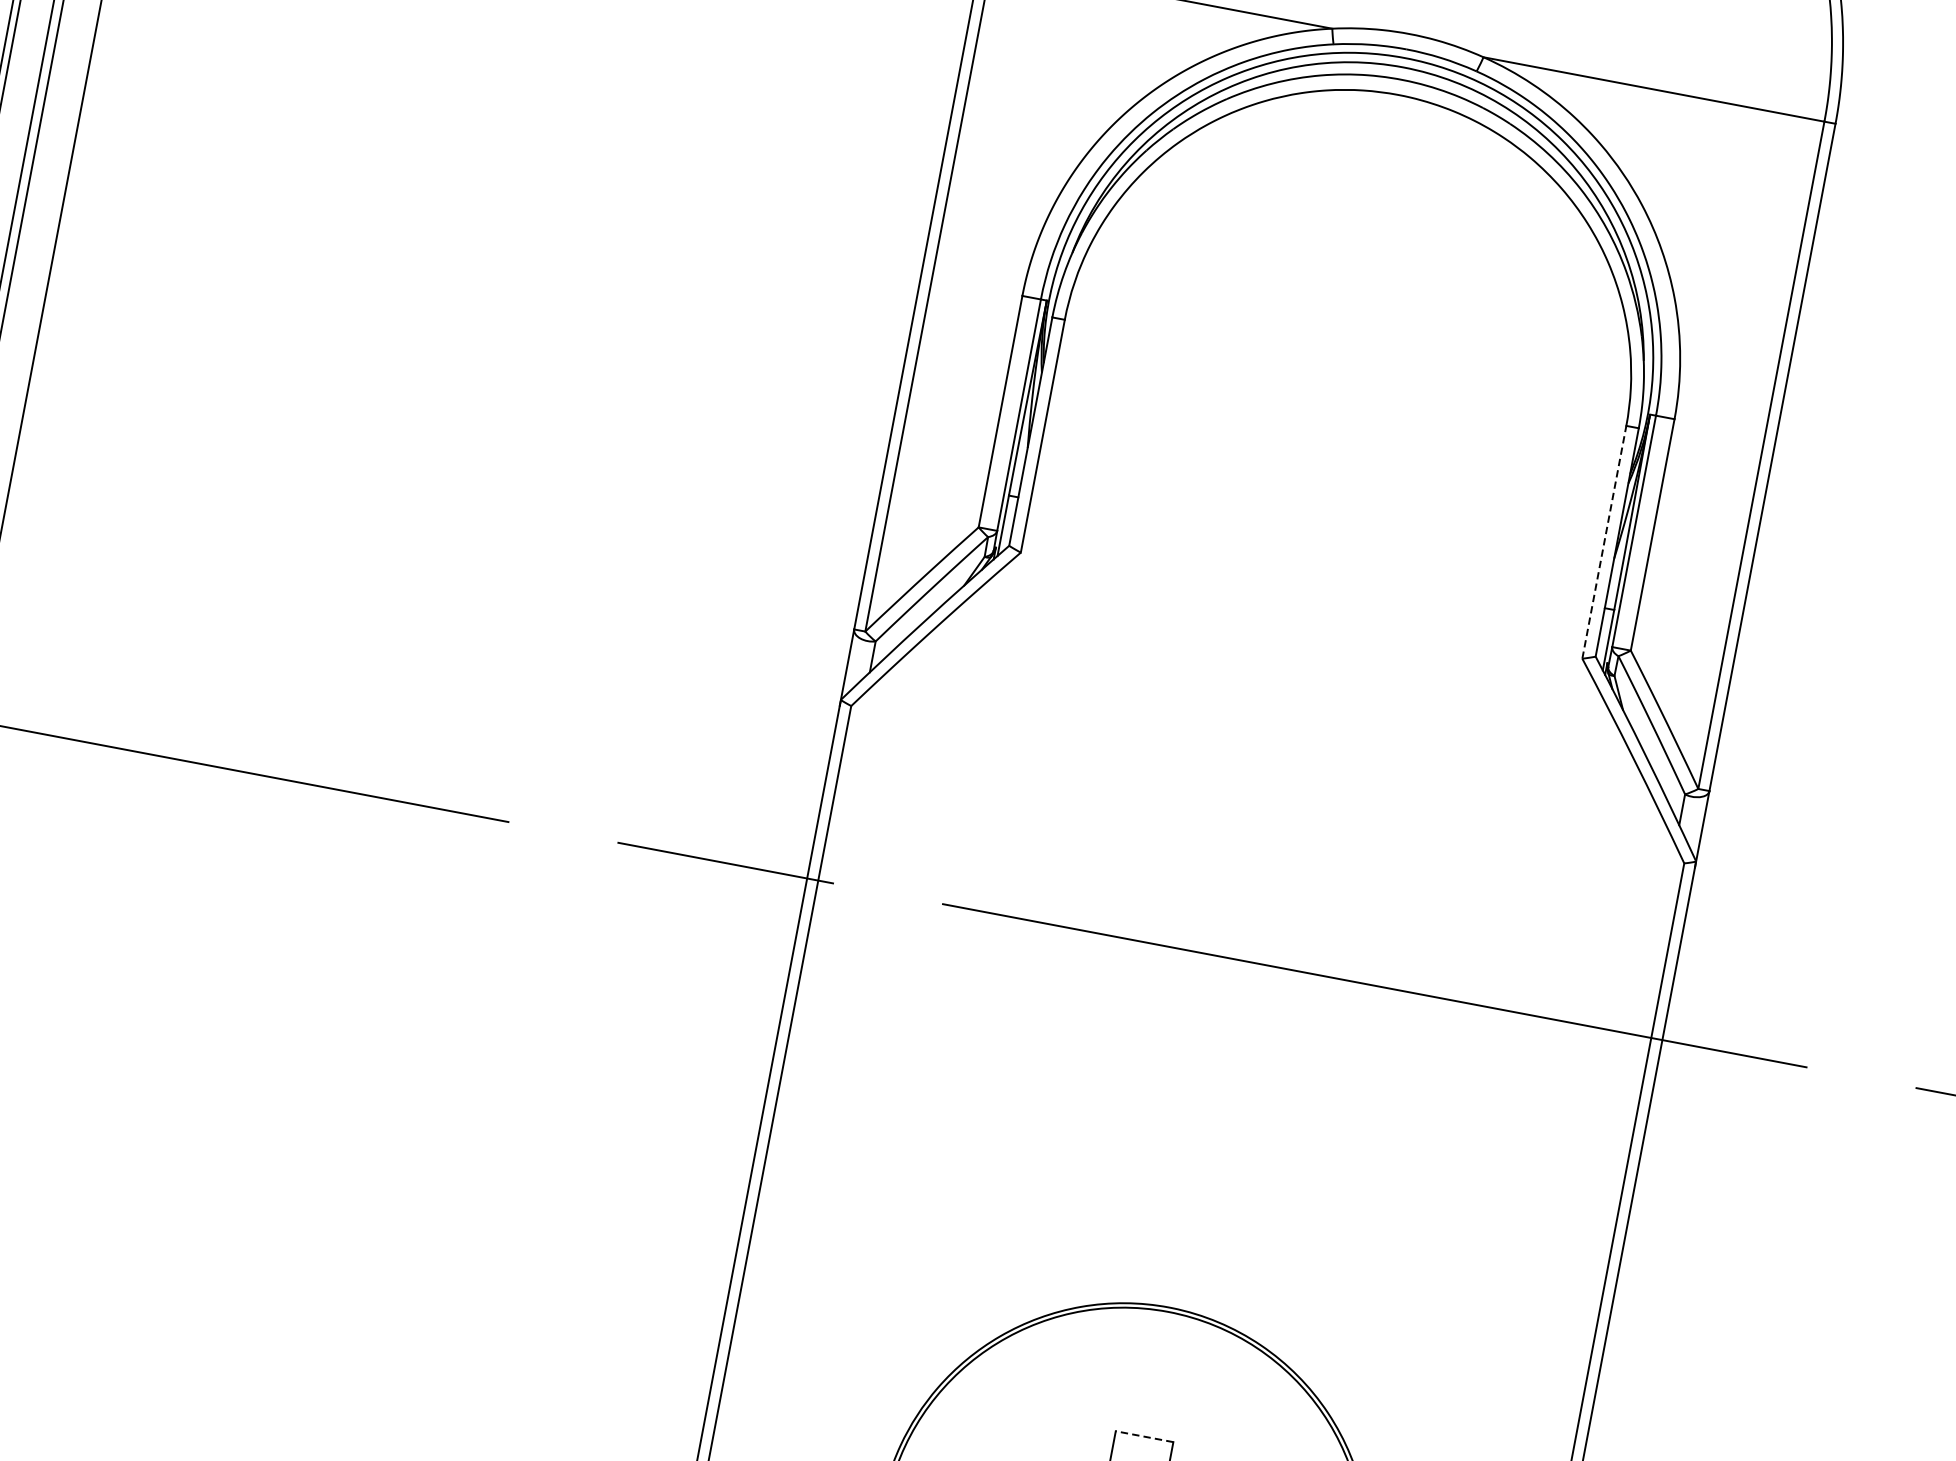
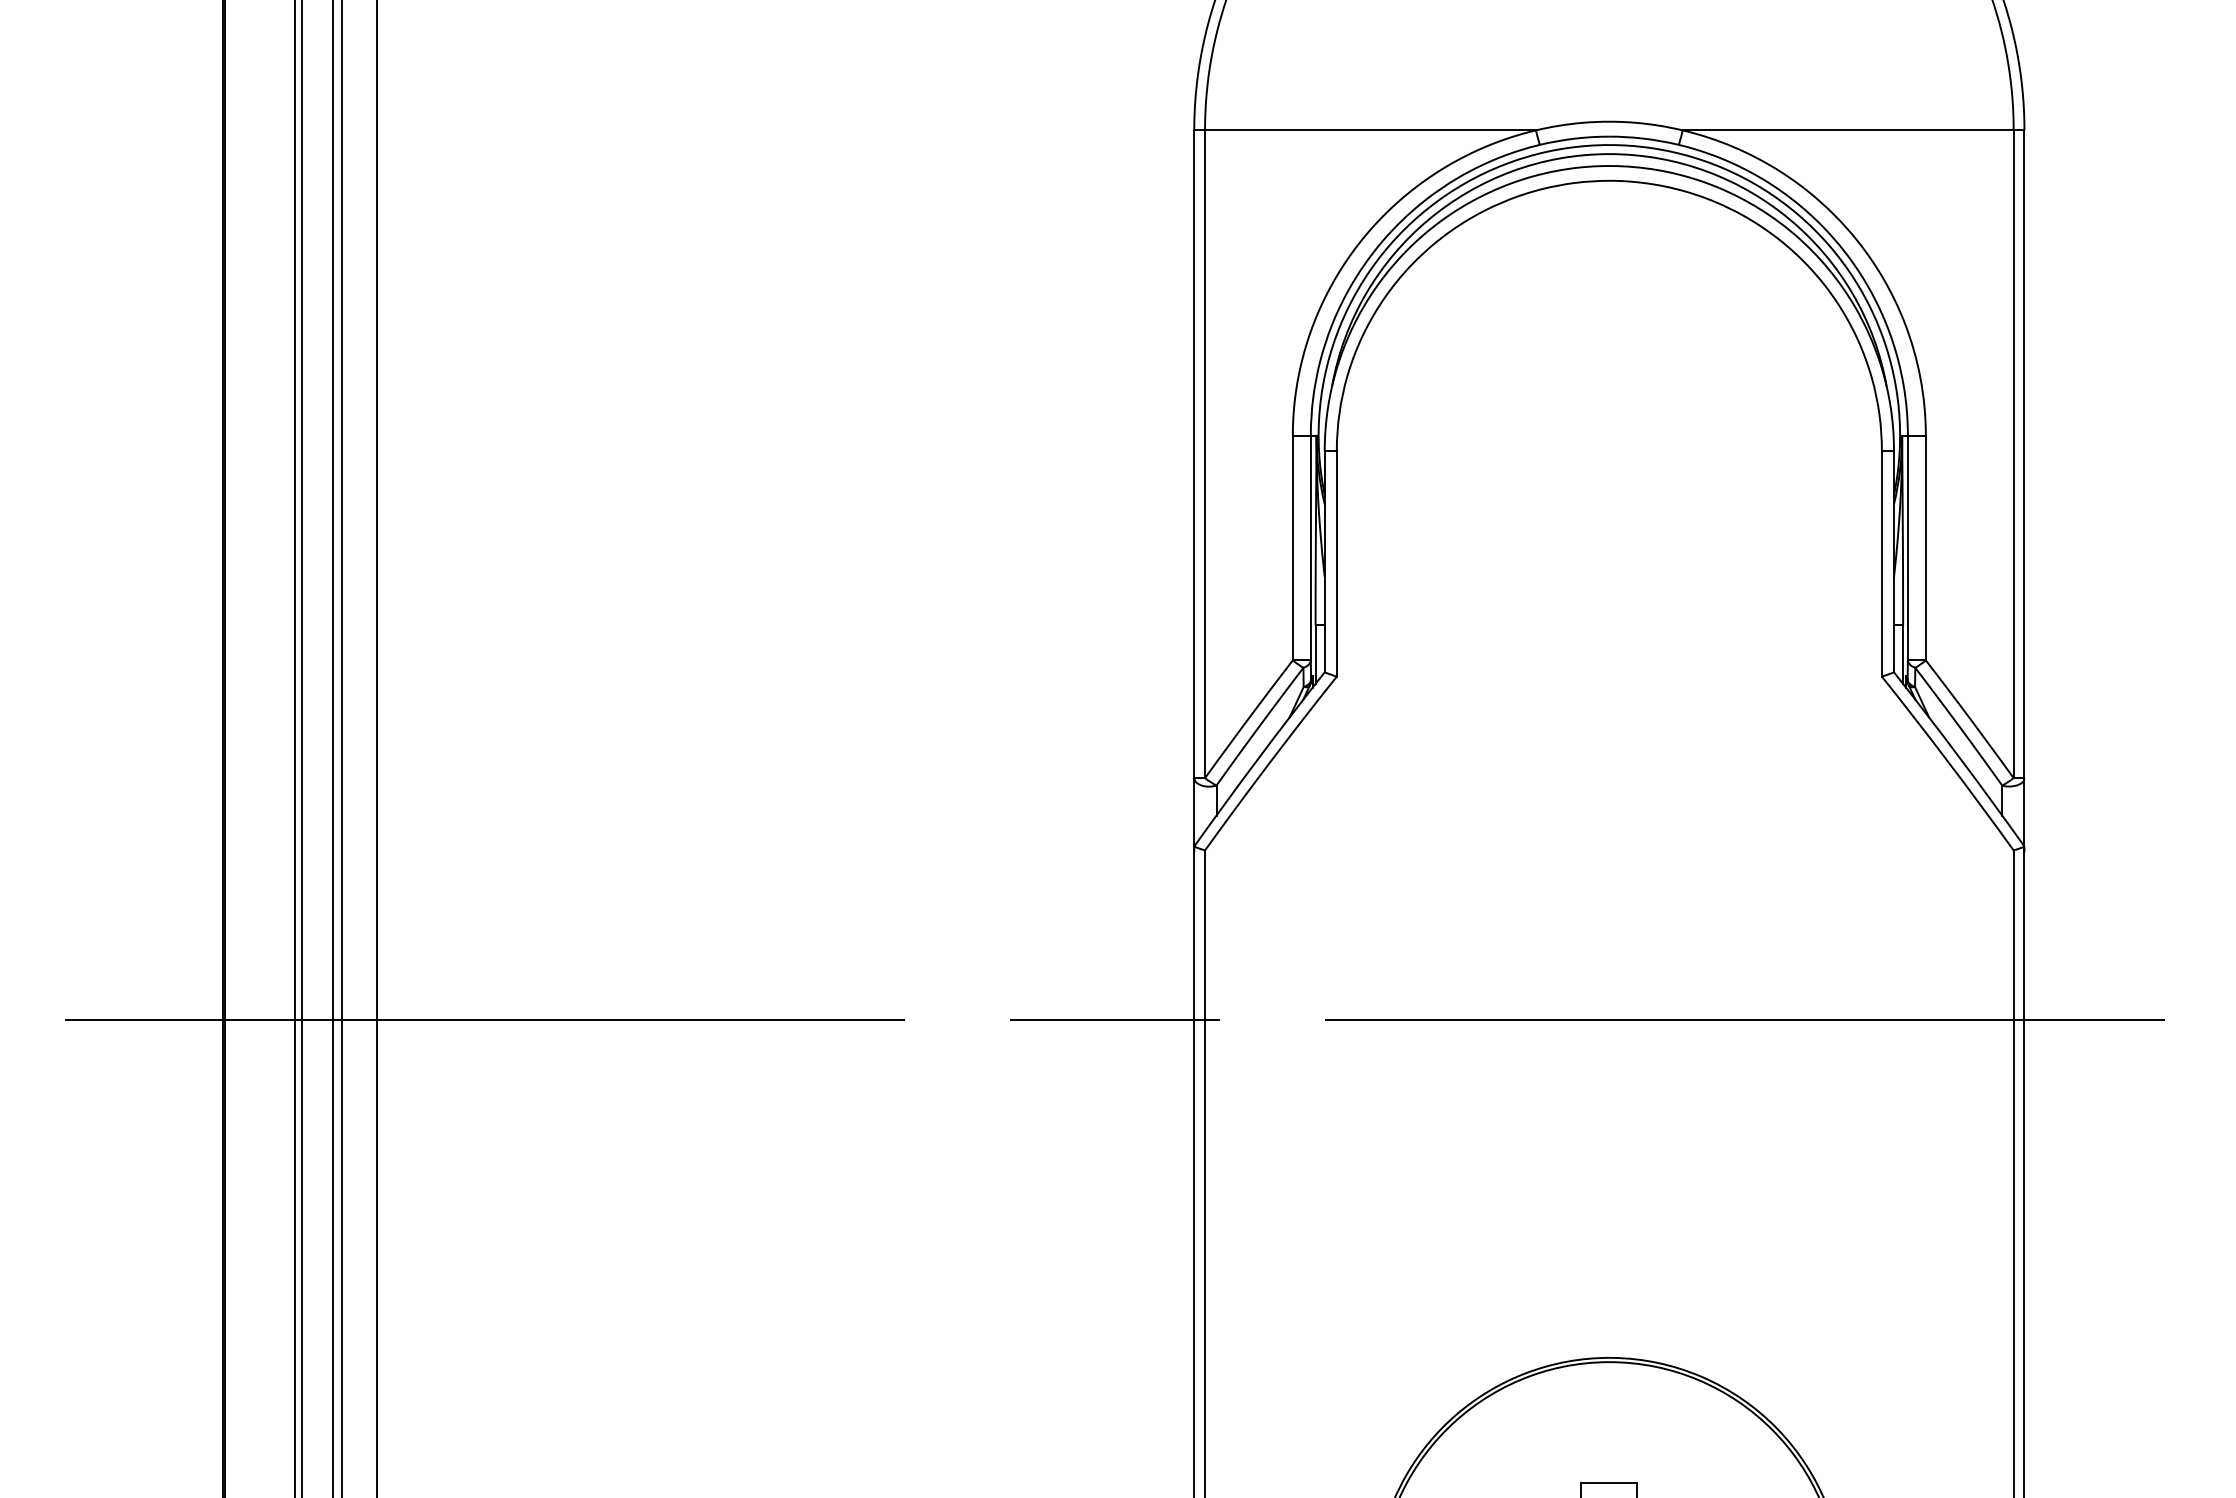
line: (1603, 542) -> (1881, 563), dashed -> solid
line: (1144, 1436) -> (1609, 1483), dashed -> solid

